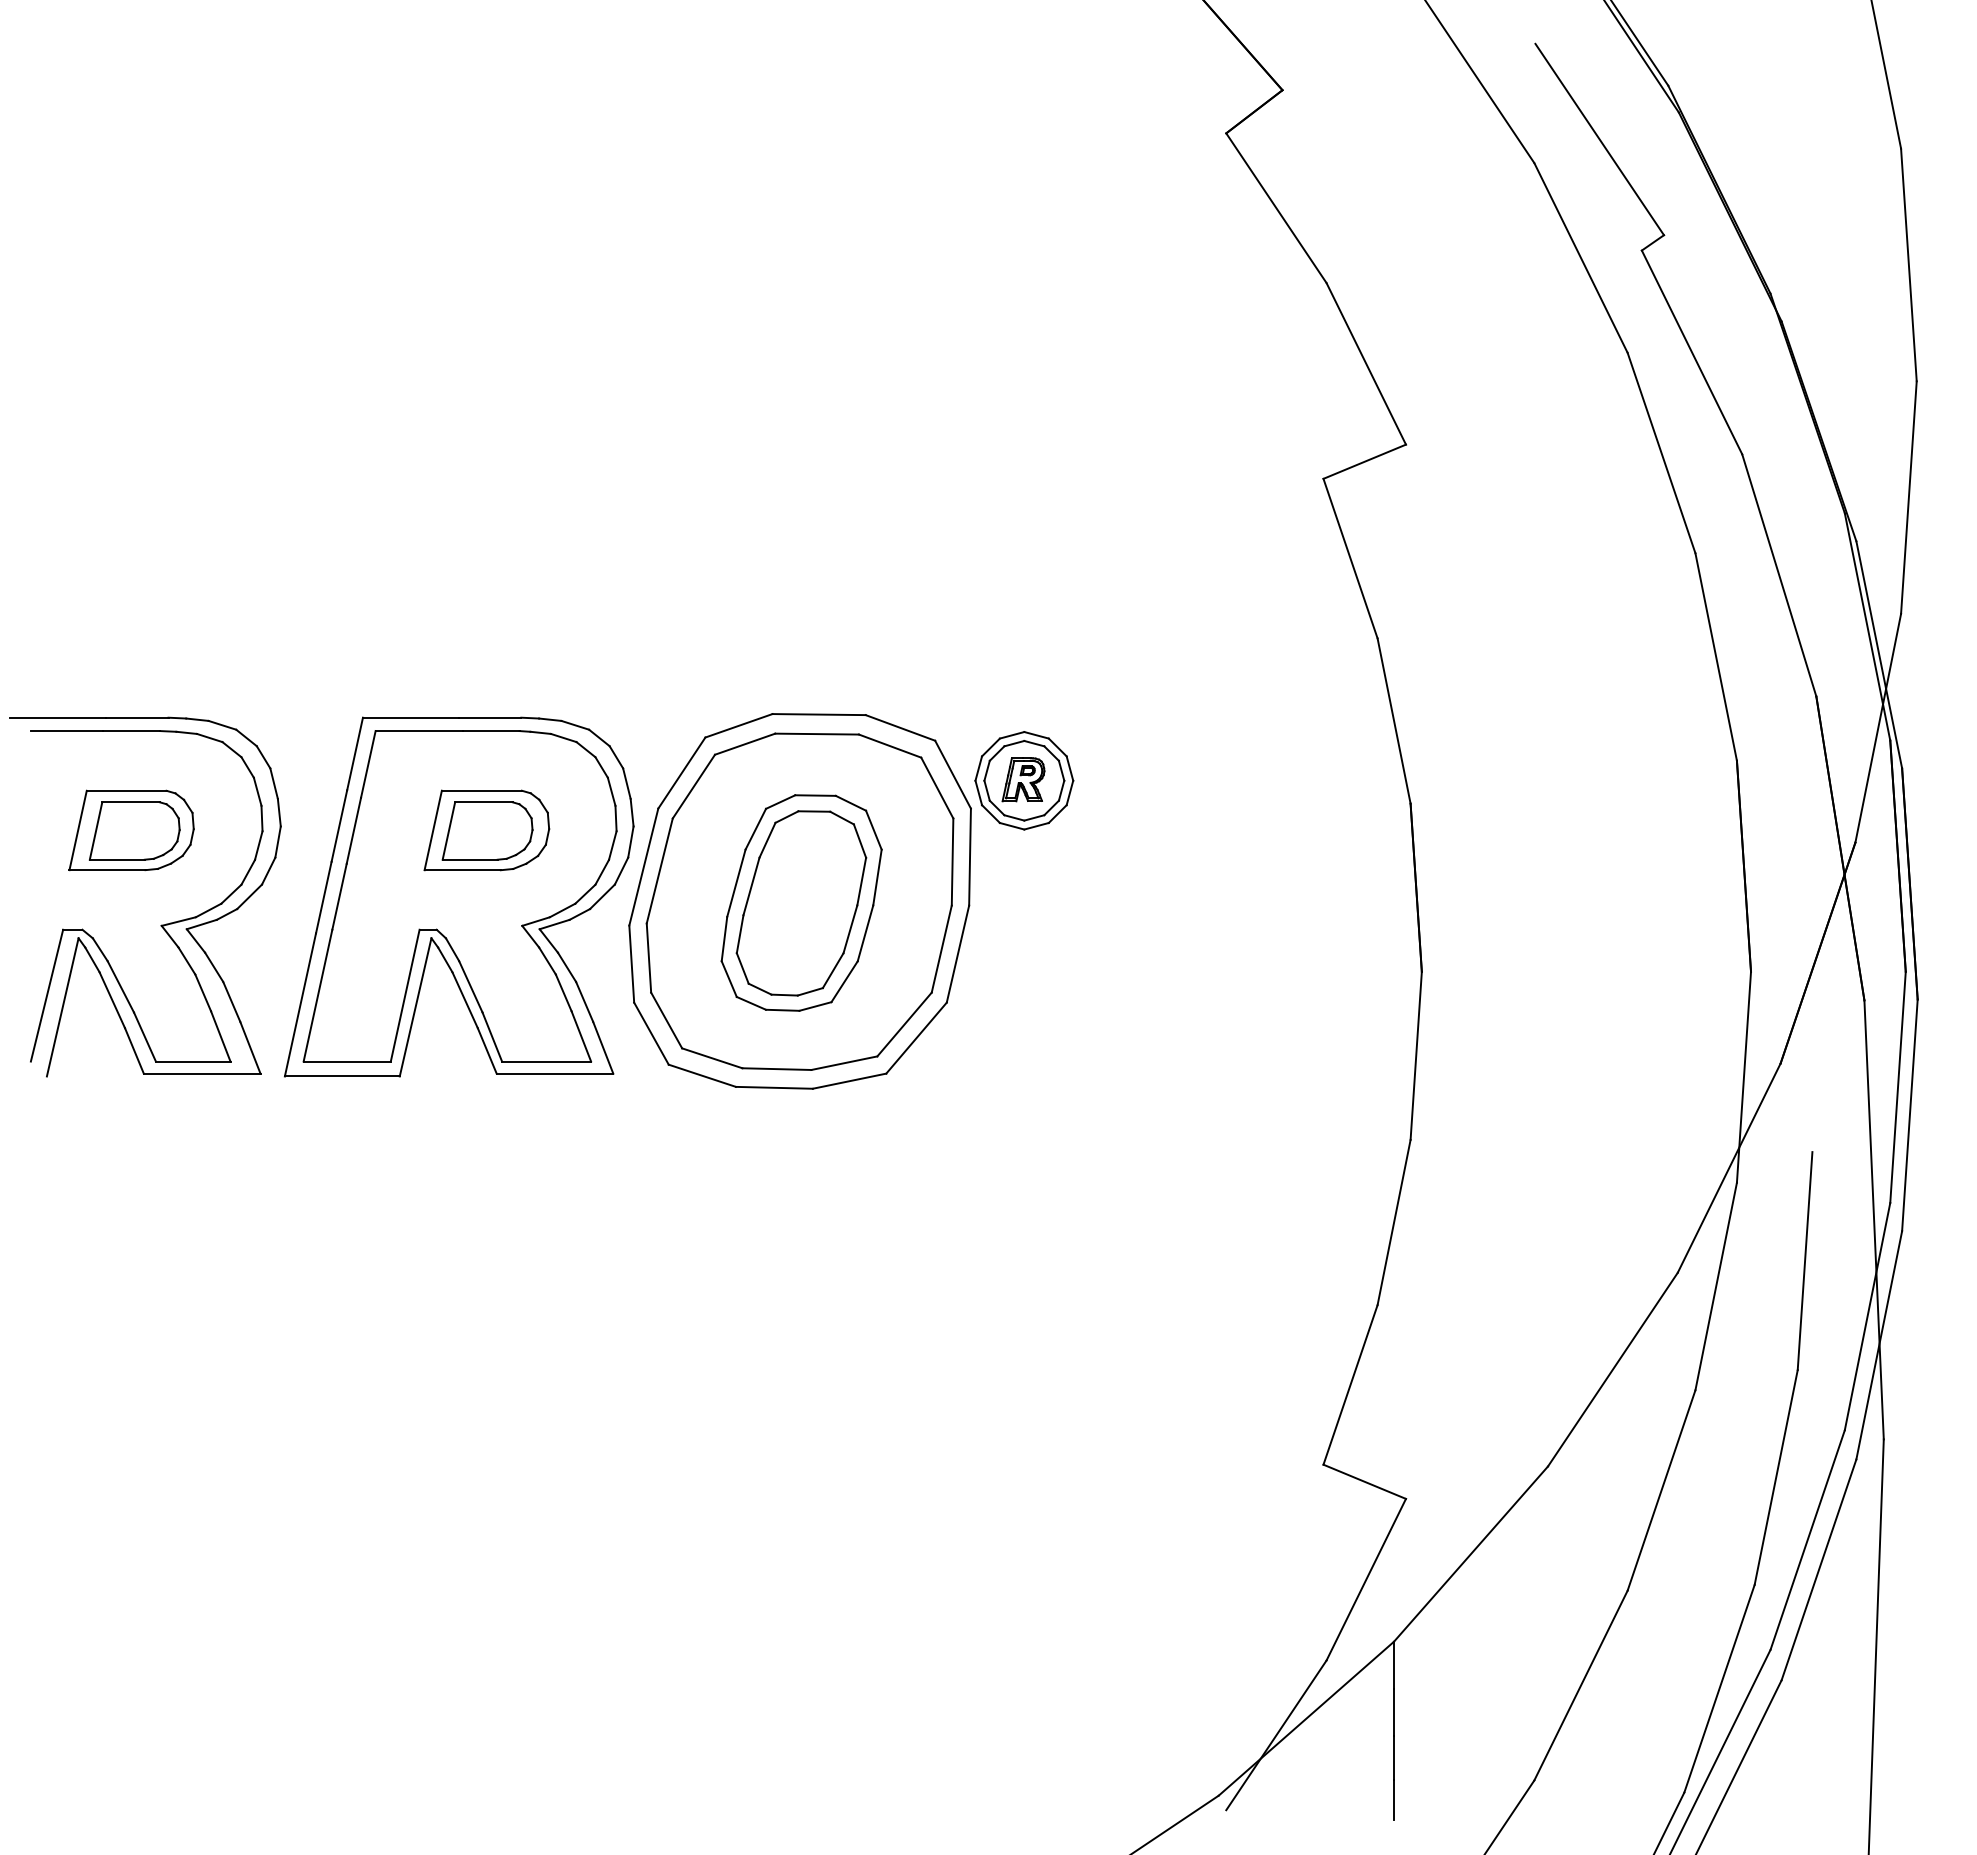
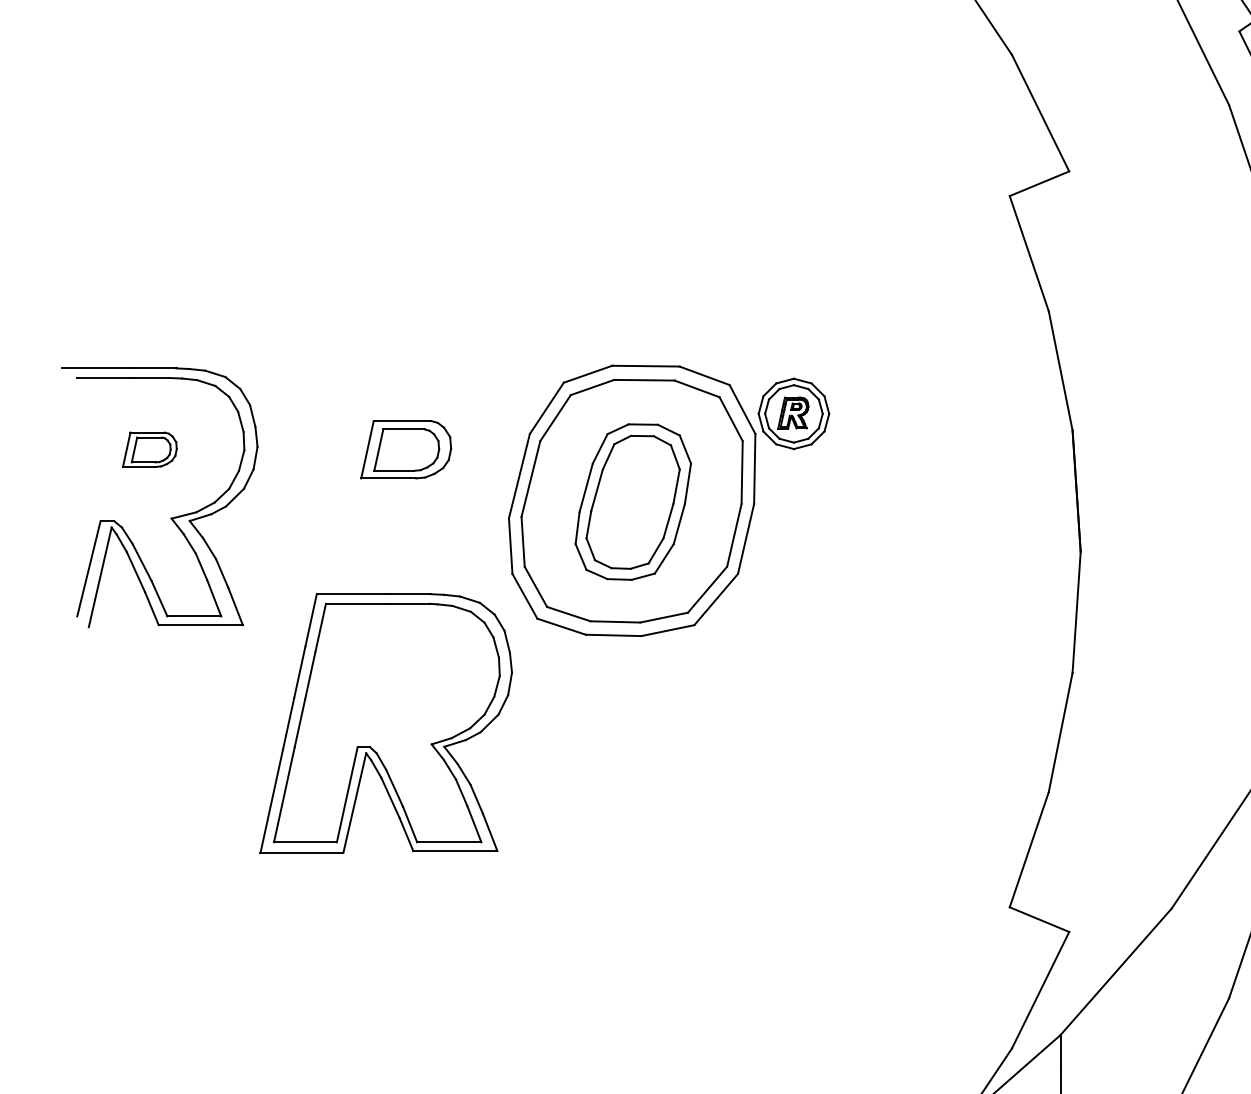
part: (131, 830) -> (149, 449), size x0.6
part: (459, 896) -> (386, 723), moved

